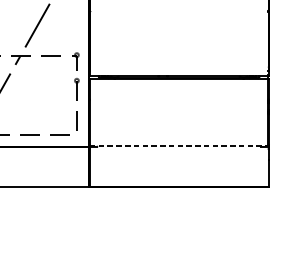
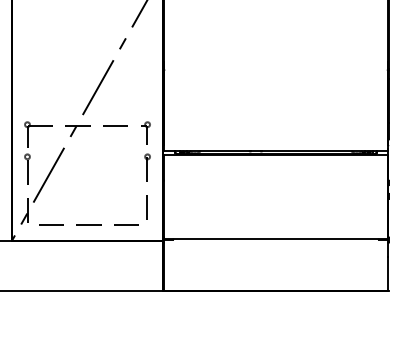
line: (179, 146) -> (276, 239), dashed -> solid

